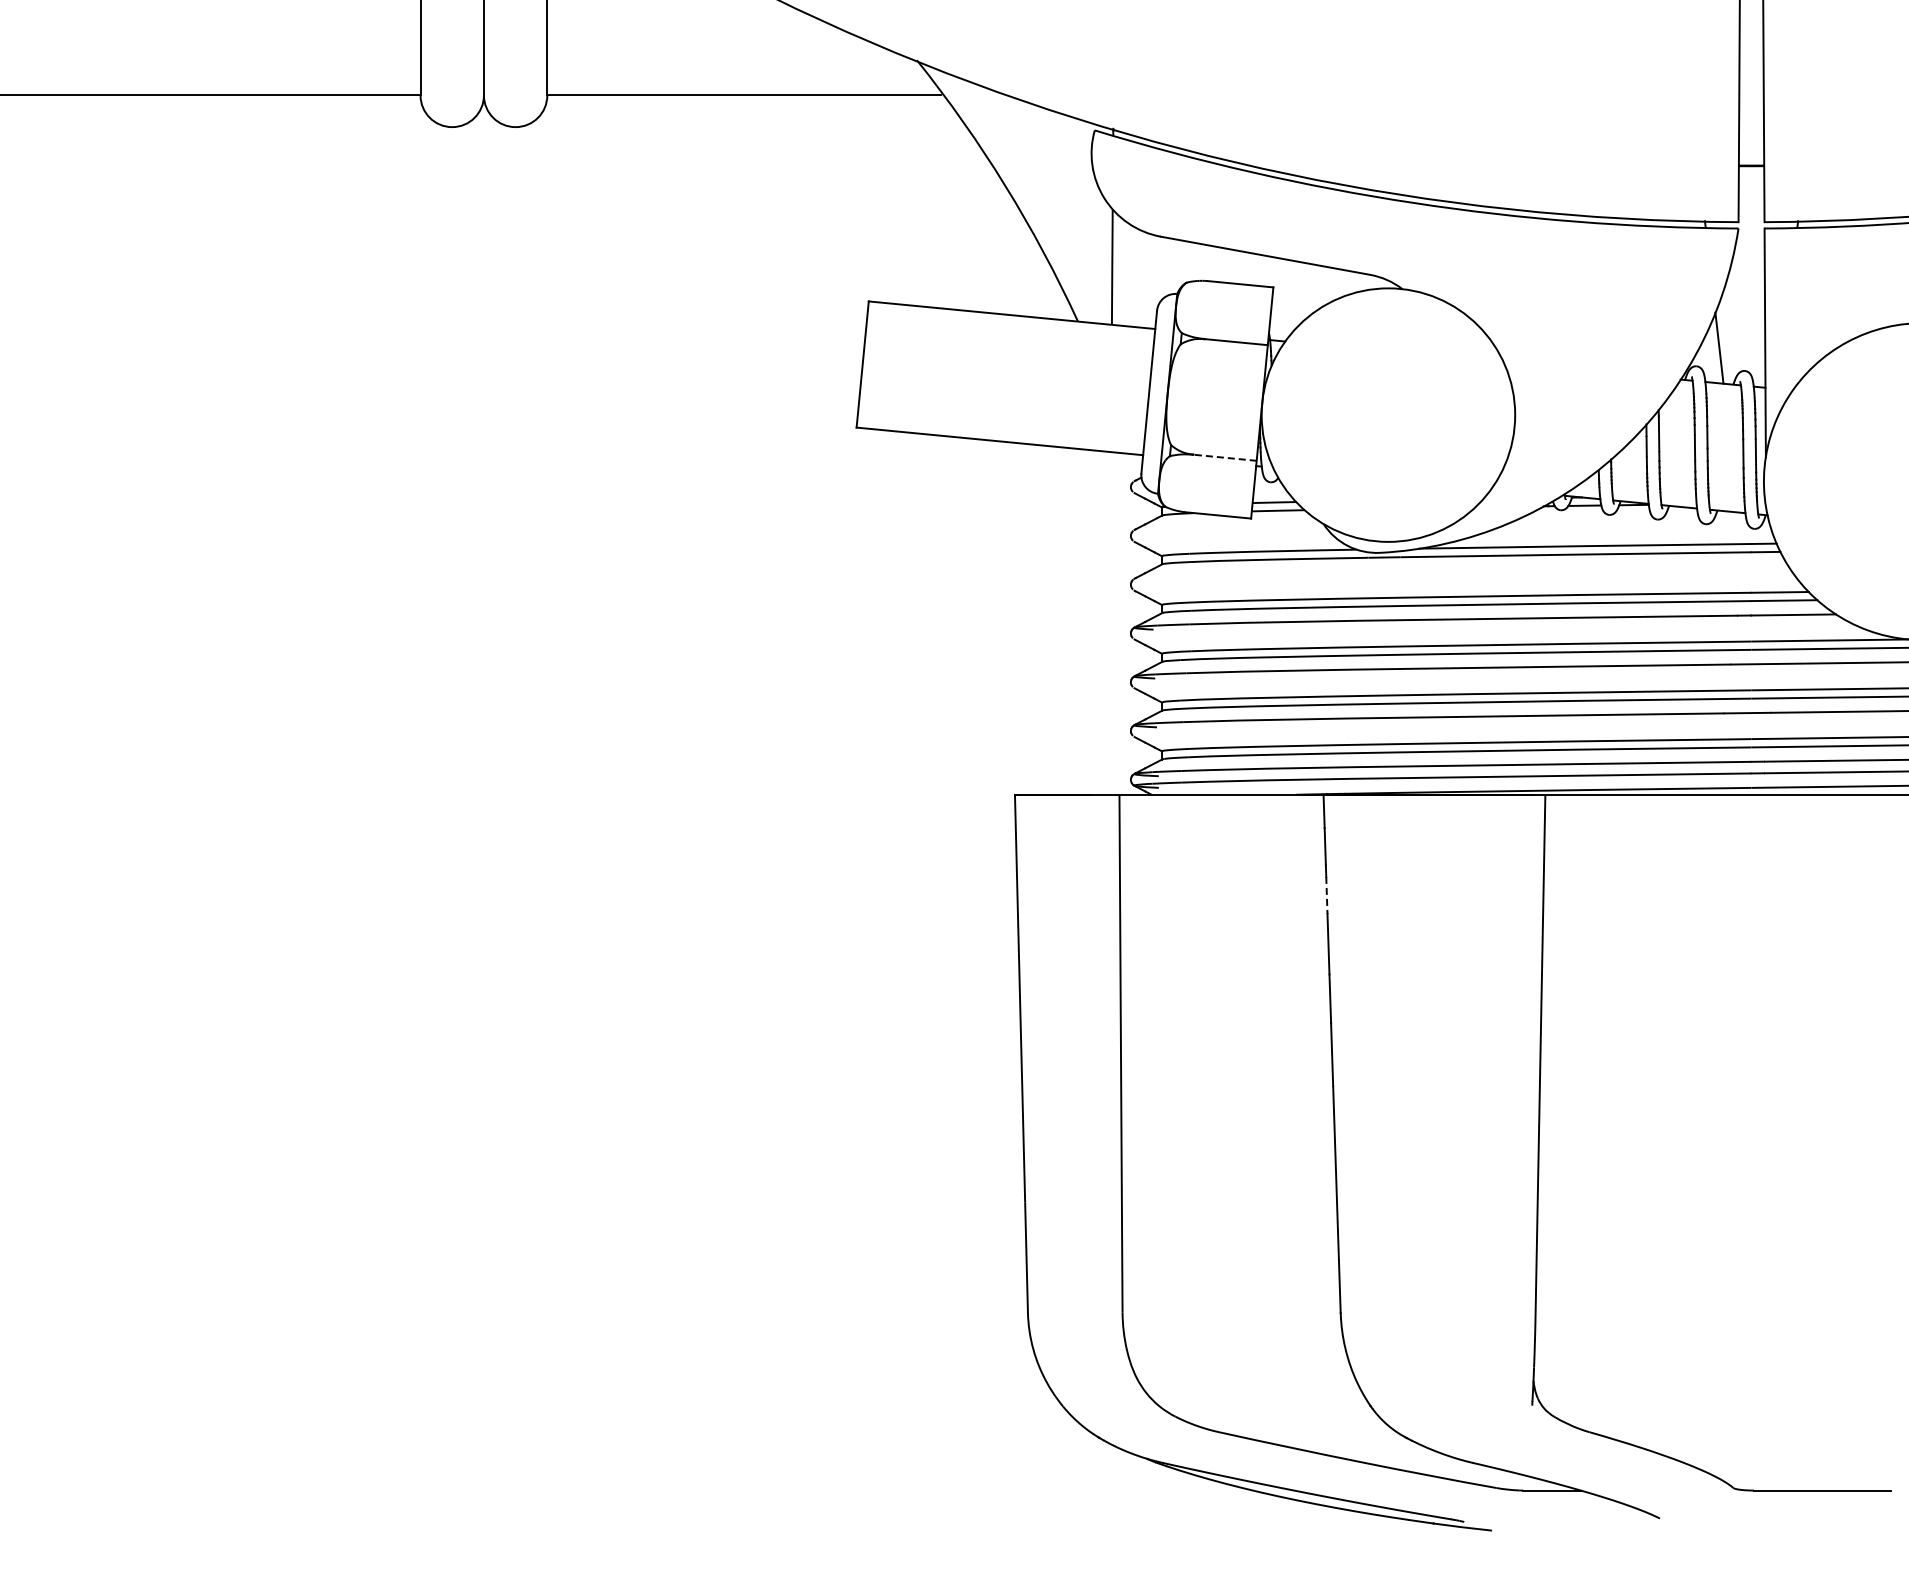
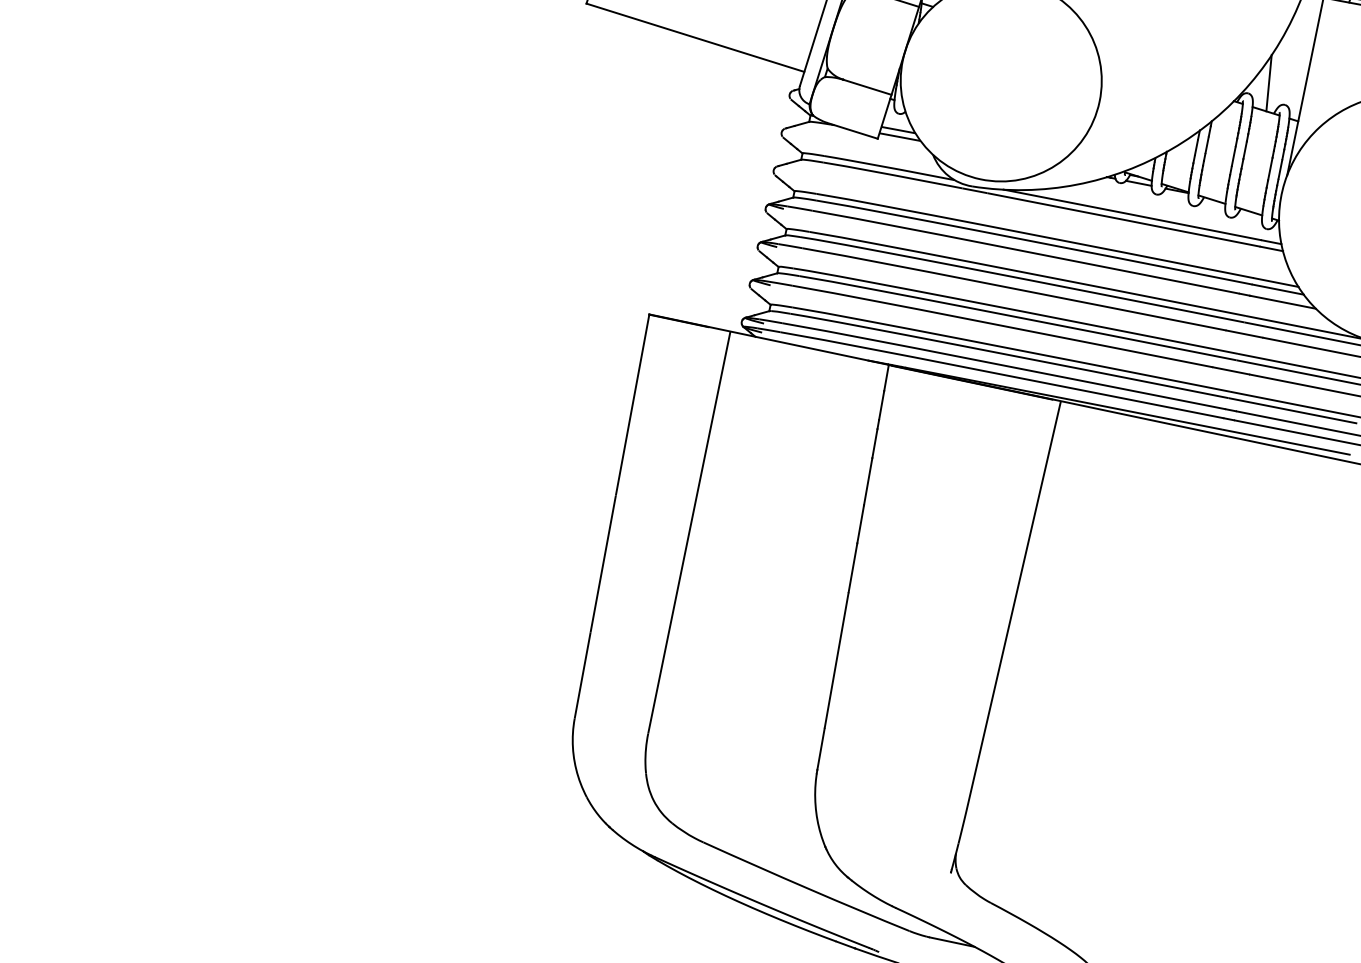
line: (1225, 457) -> (867, 87), dashed -> solid
line: (1326, 895) -> (874, 443), dashed -> solid

